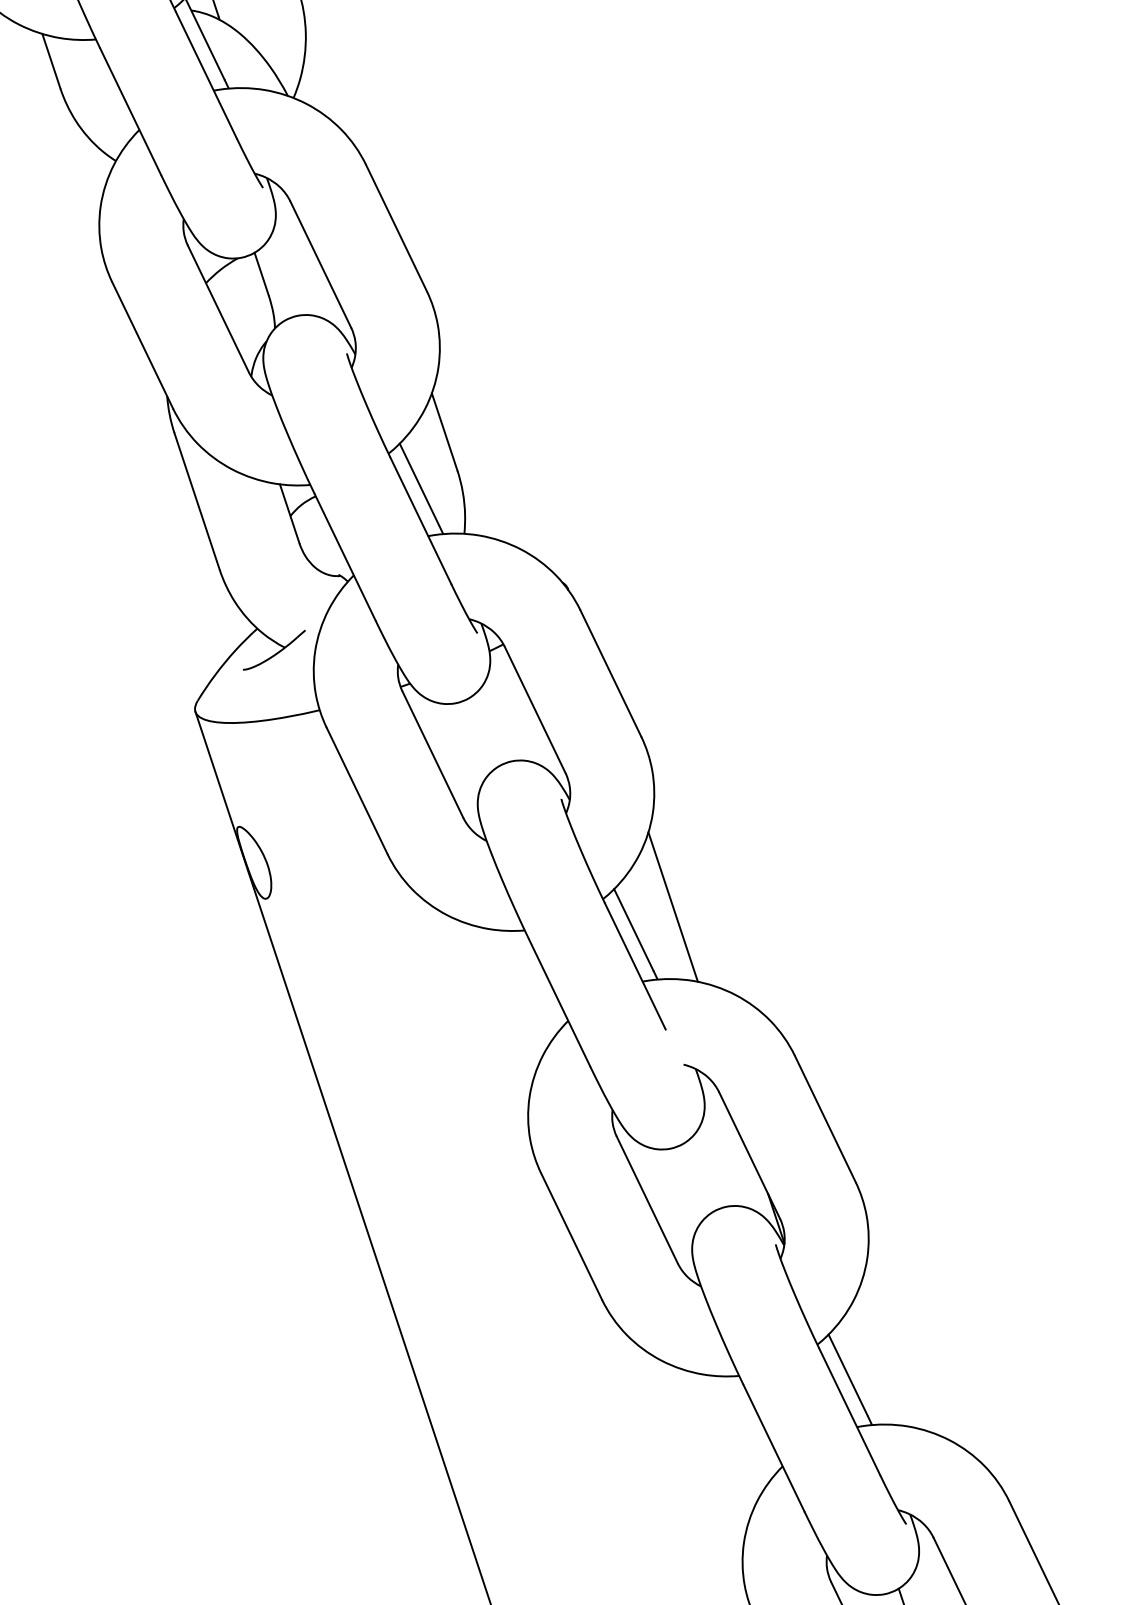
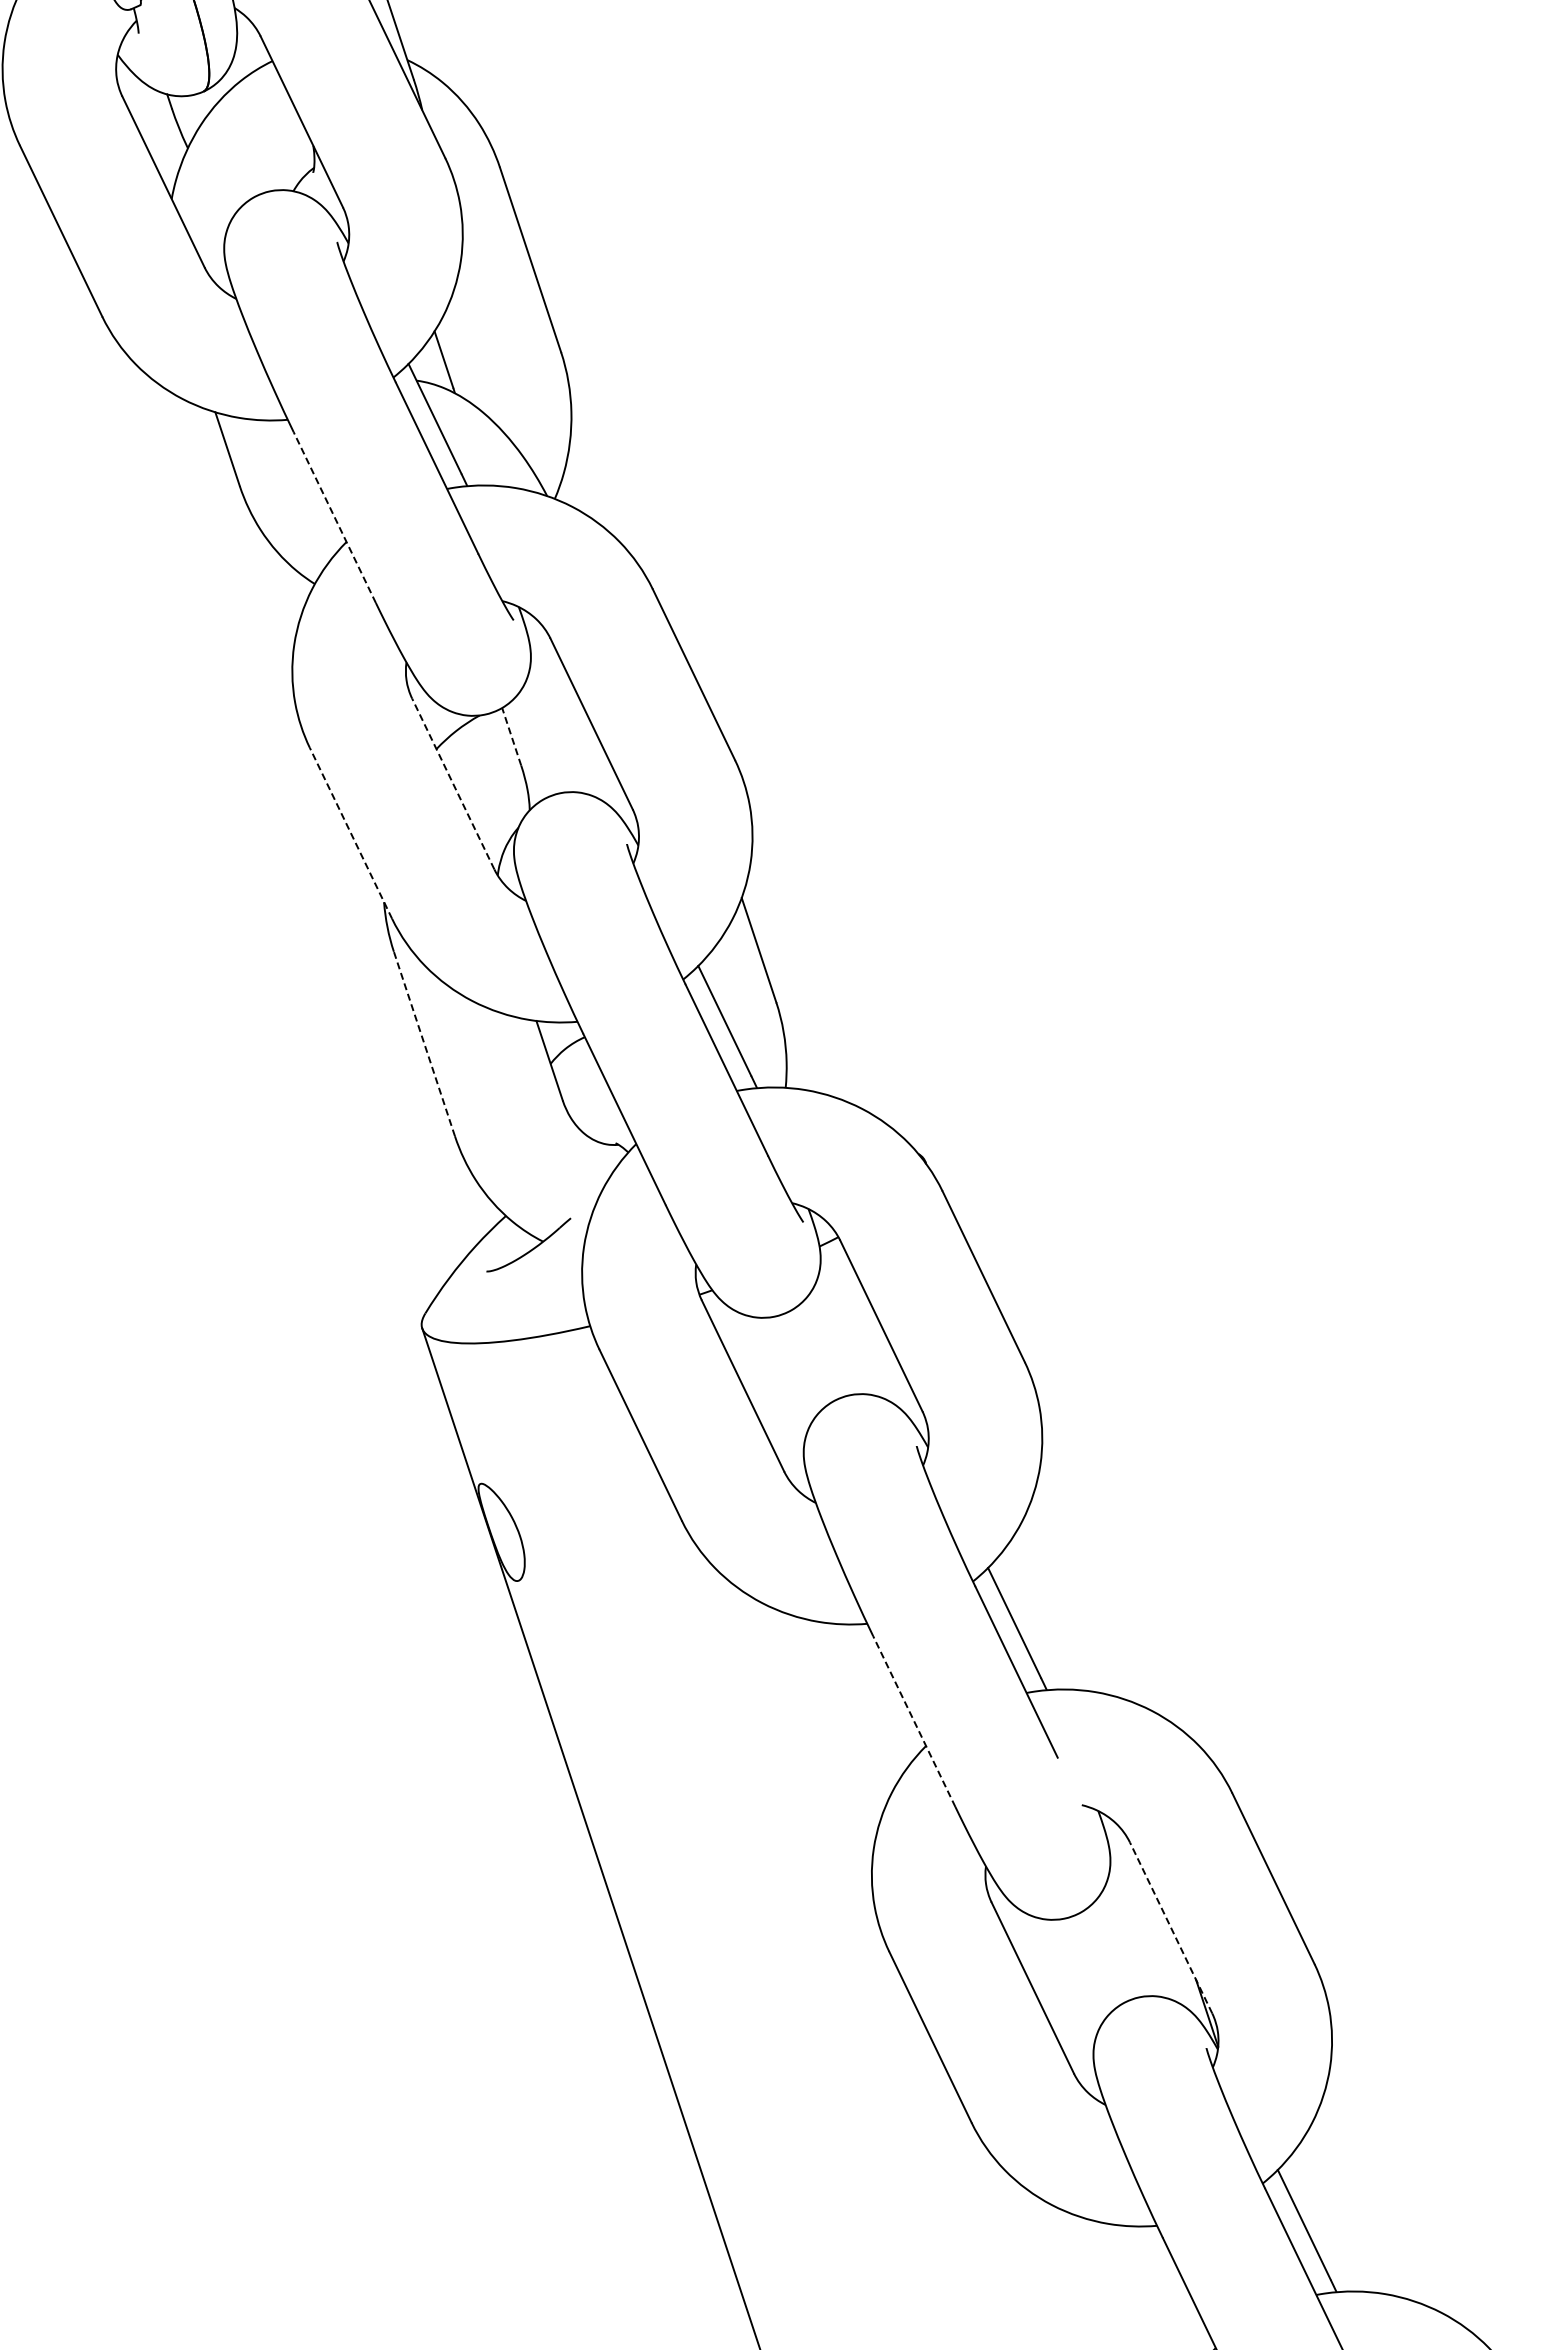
line: (130, 111) -> (334, 517), solid -> dashed
line: (261, 273) -> (511, 736), solid -> dashed
line: (218, 309) -> (453, 784), solid -> dashed
line: (142, 345) -> (350, 833), solid -> dashed
line: (197, 501) -> (424, 1043), solid -> dashed
line: (672, 907) -> (1067, 1592), removed
line: (559, 1002) -> (914, 1721), solid -> dashed
line: (749, 1155) -> (1171, 1927), solid -> dashed

